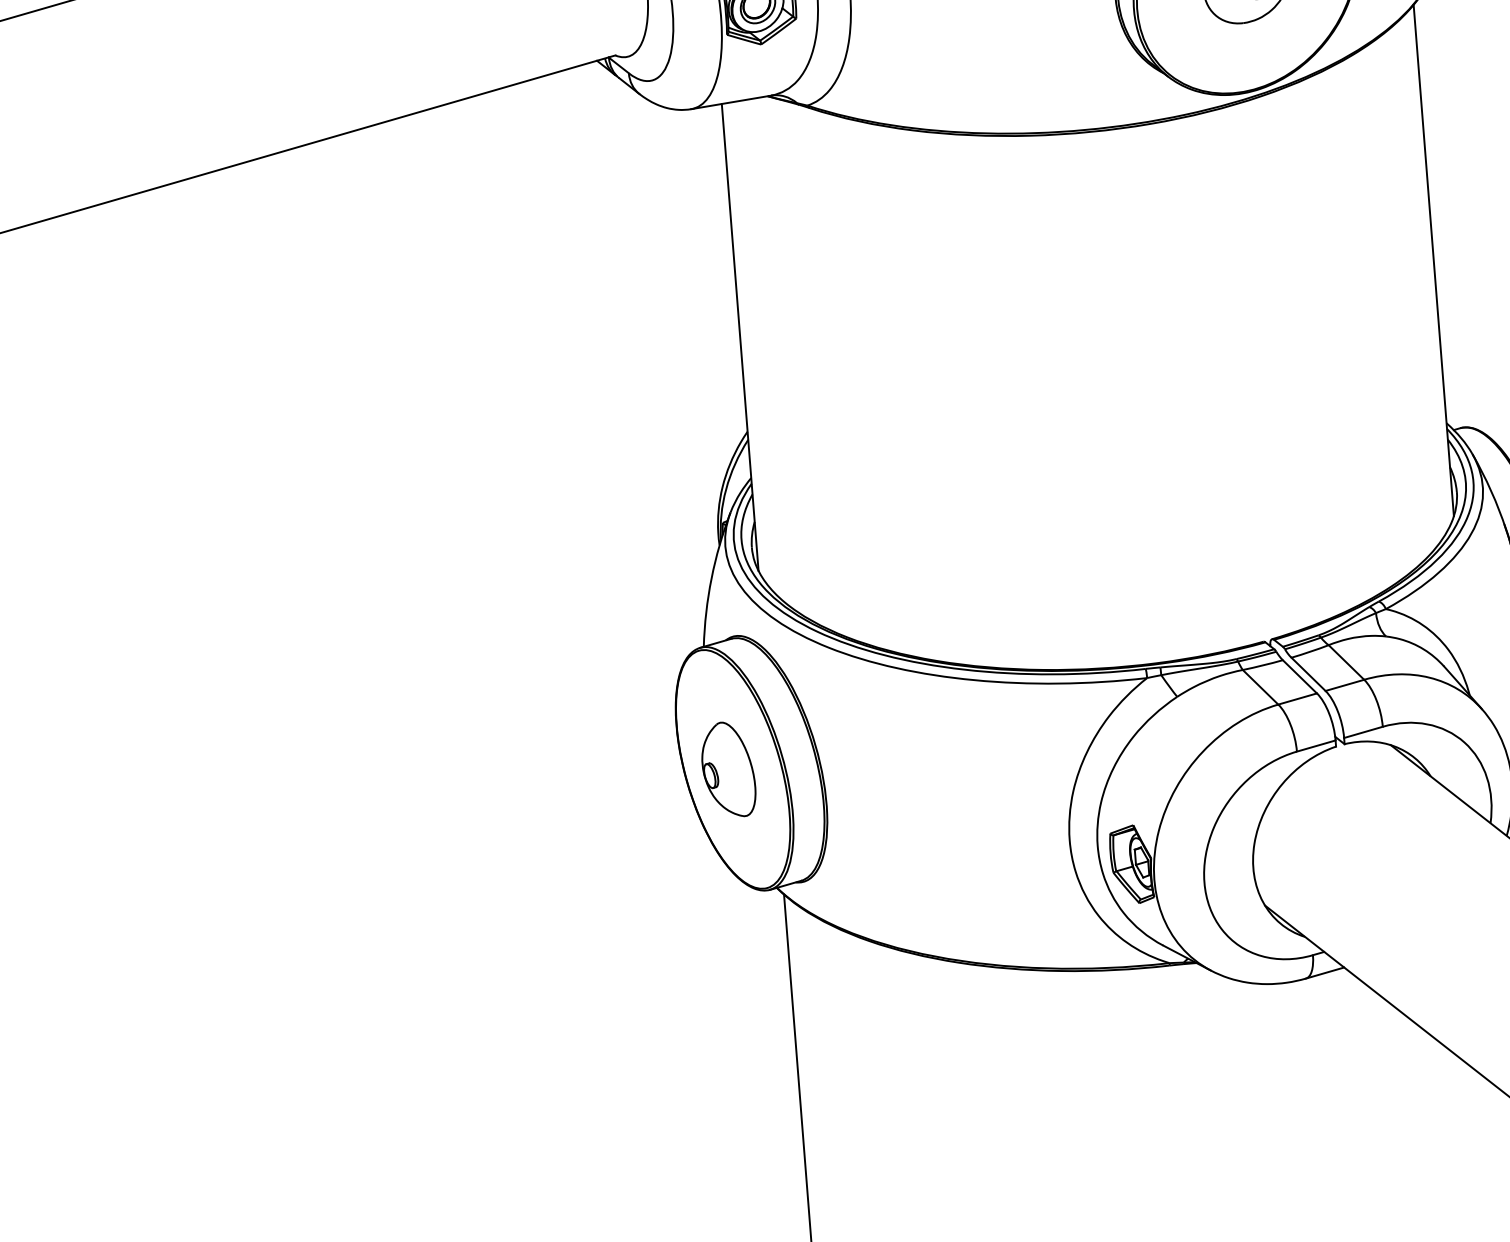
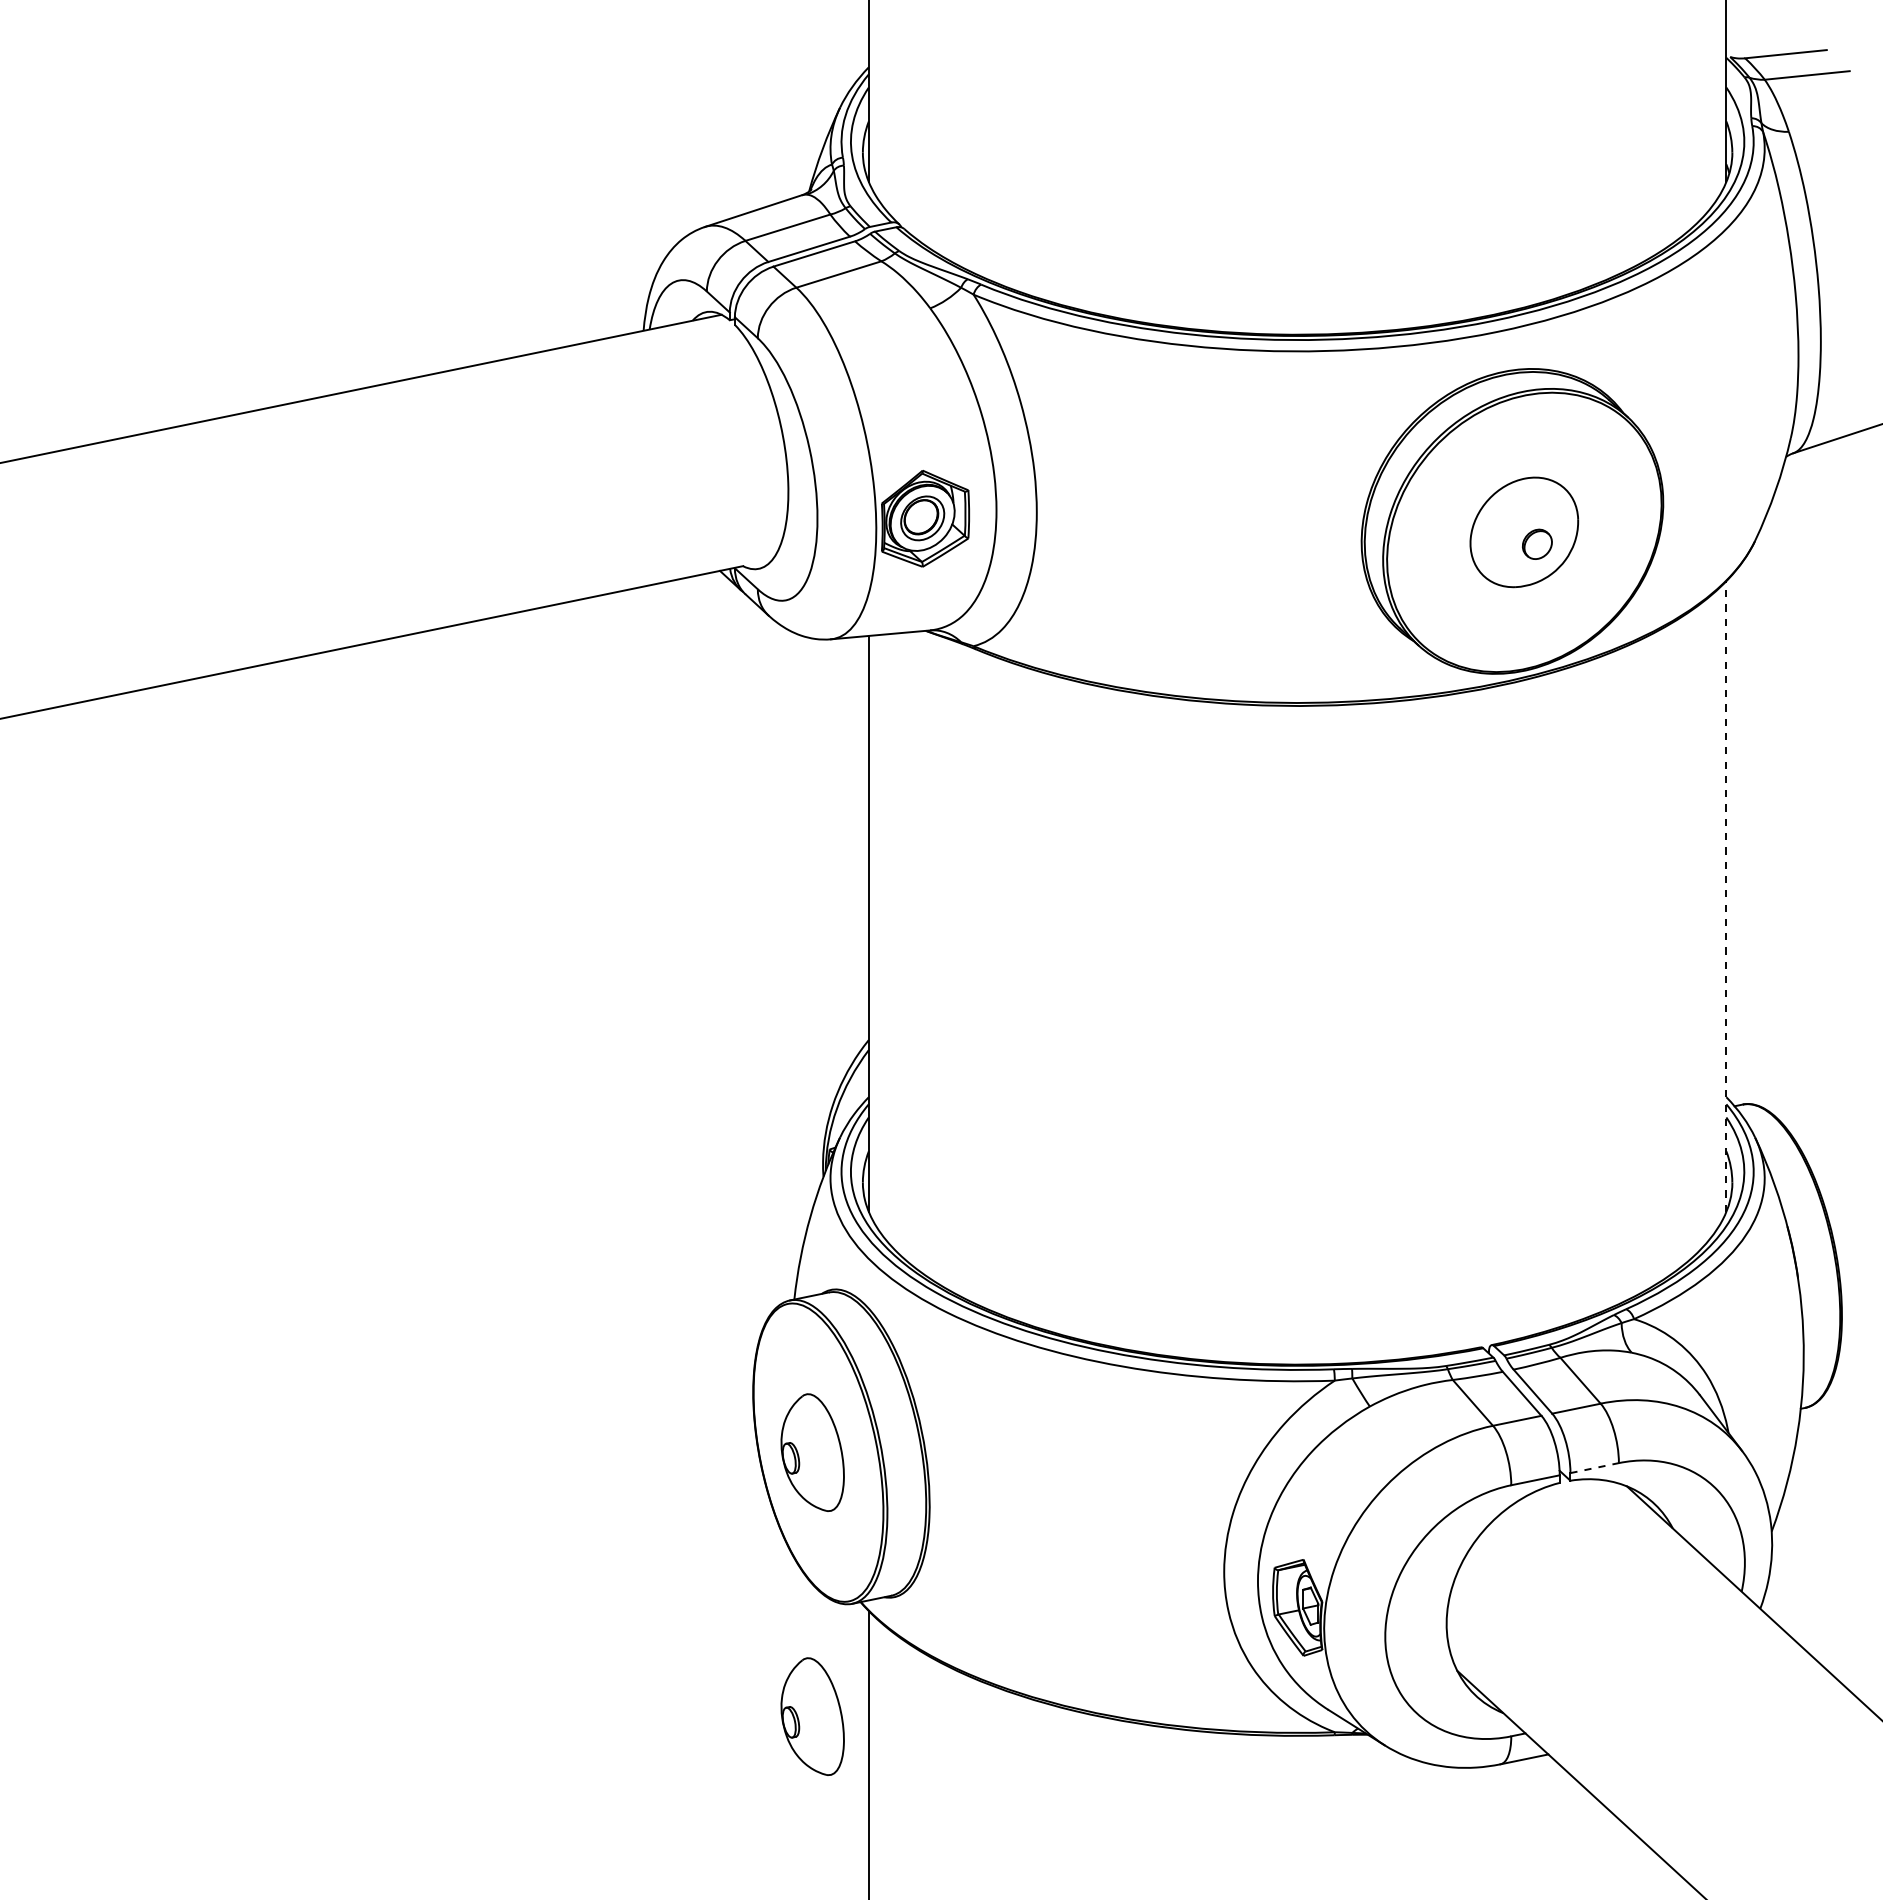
line: (1433, 260) -> (1726, 896), solid -> dashed
line: (1363, 732) -> (1594, 1468), solid -> dashed
part: (745, 983) -> (812, 1716), added

